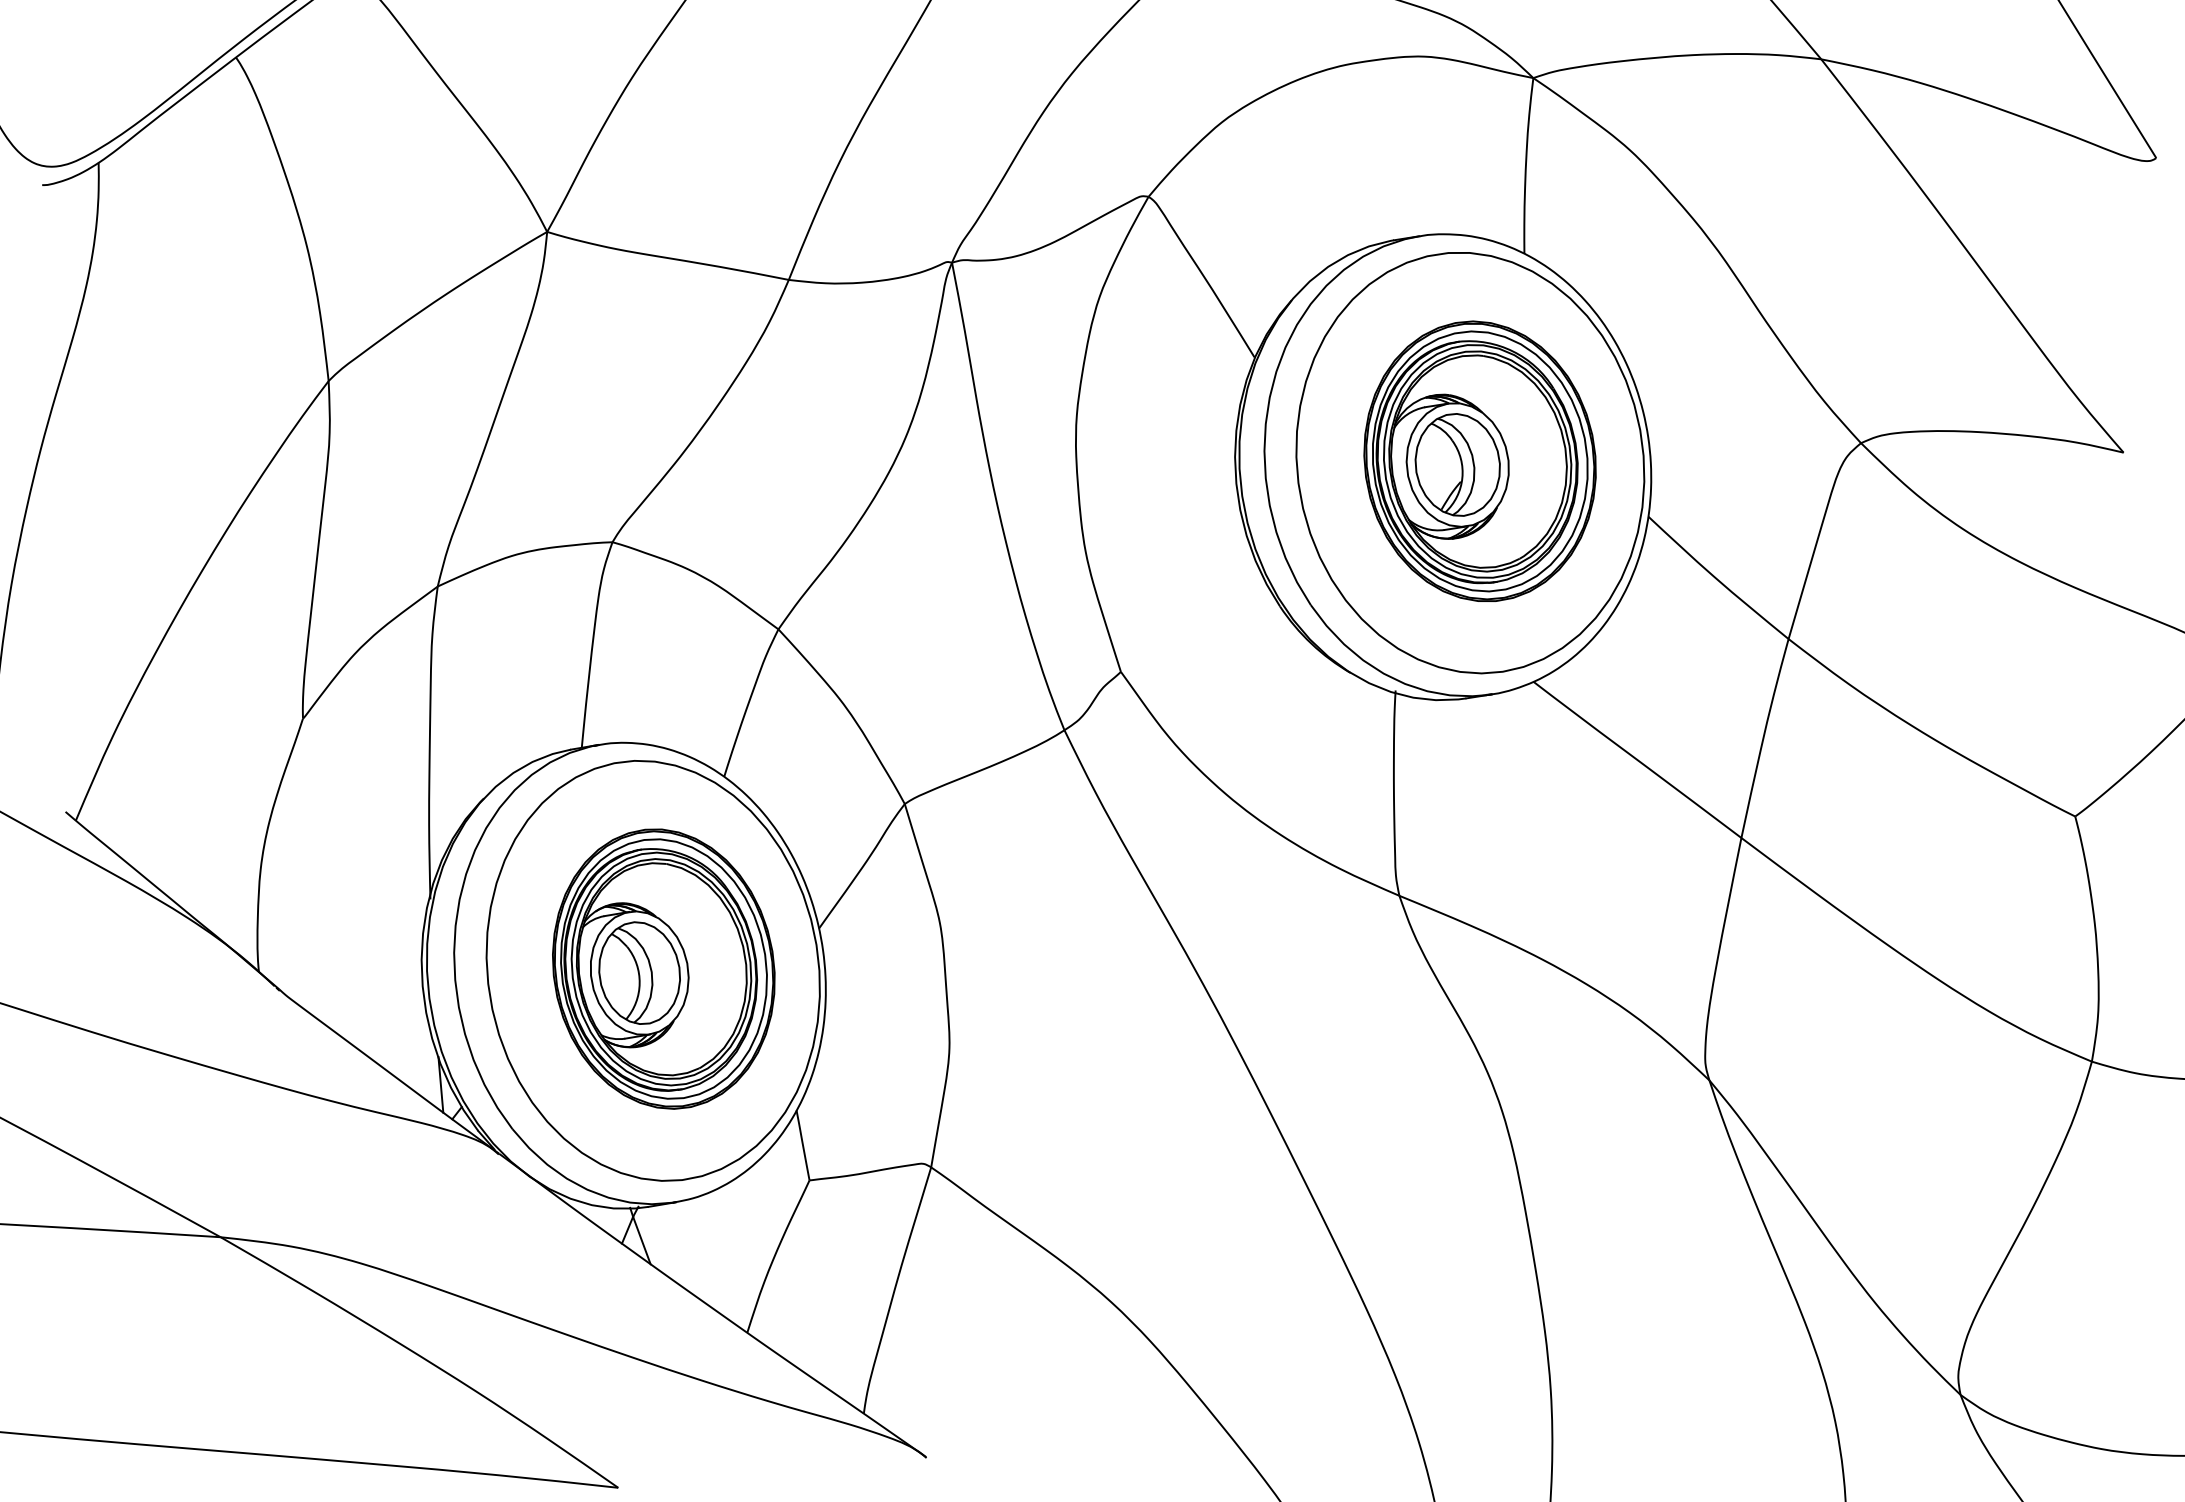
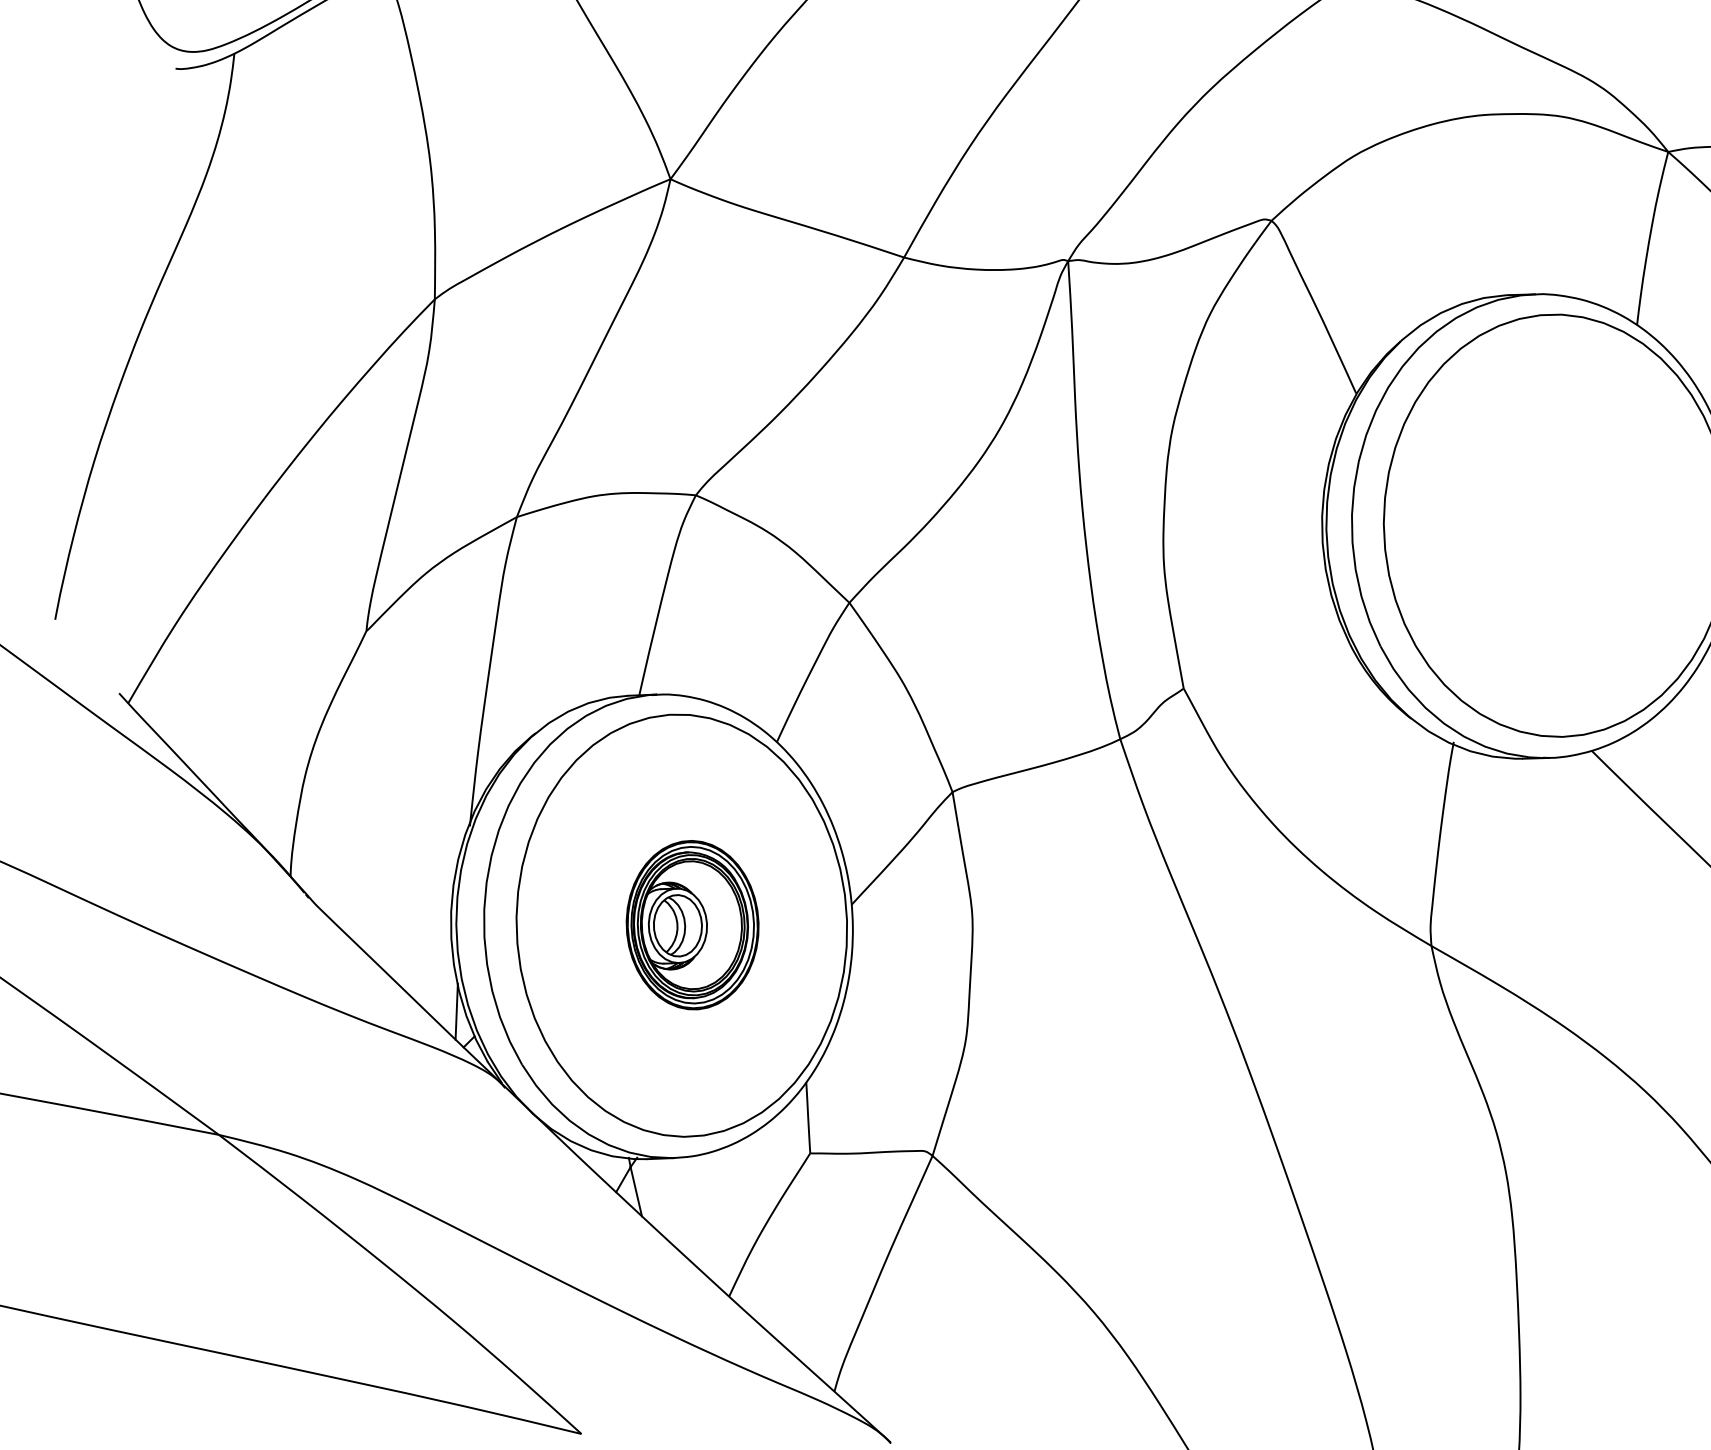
part: (1479, 460) -> (1566, 524), removed
part: (663, 968) -> (692, 924), size x0.6

